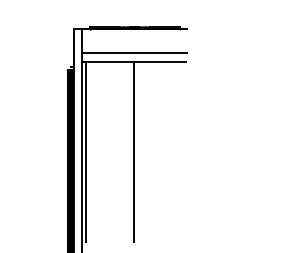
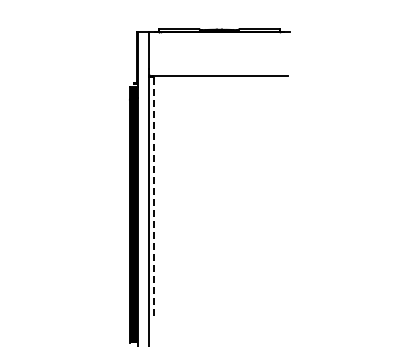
line: (134, 53) -> (219, 64), removed
line: (133, 151) -> (217, 196), removed
line: (86, 152) -> (154, 198), solid -> dashed

